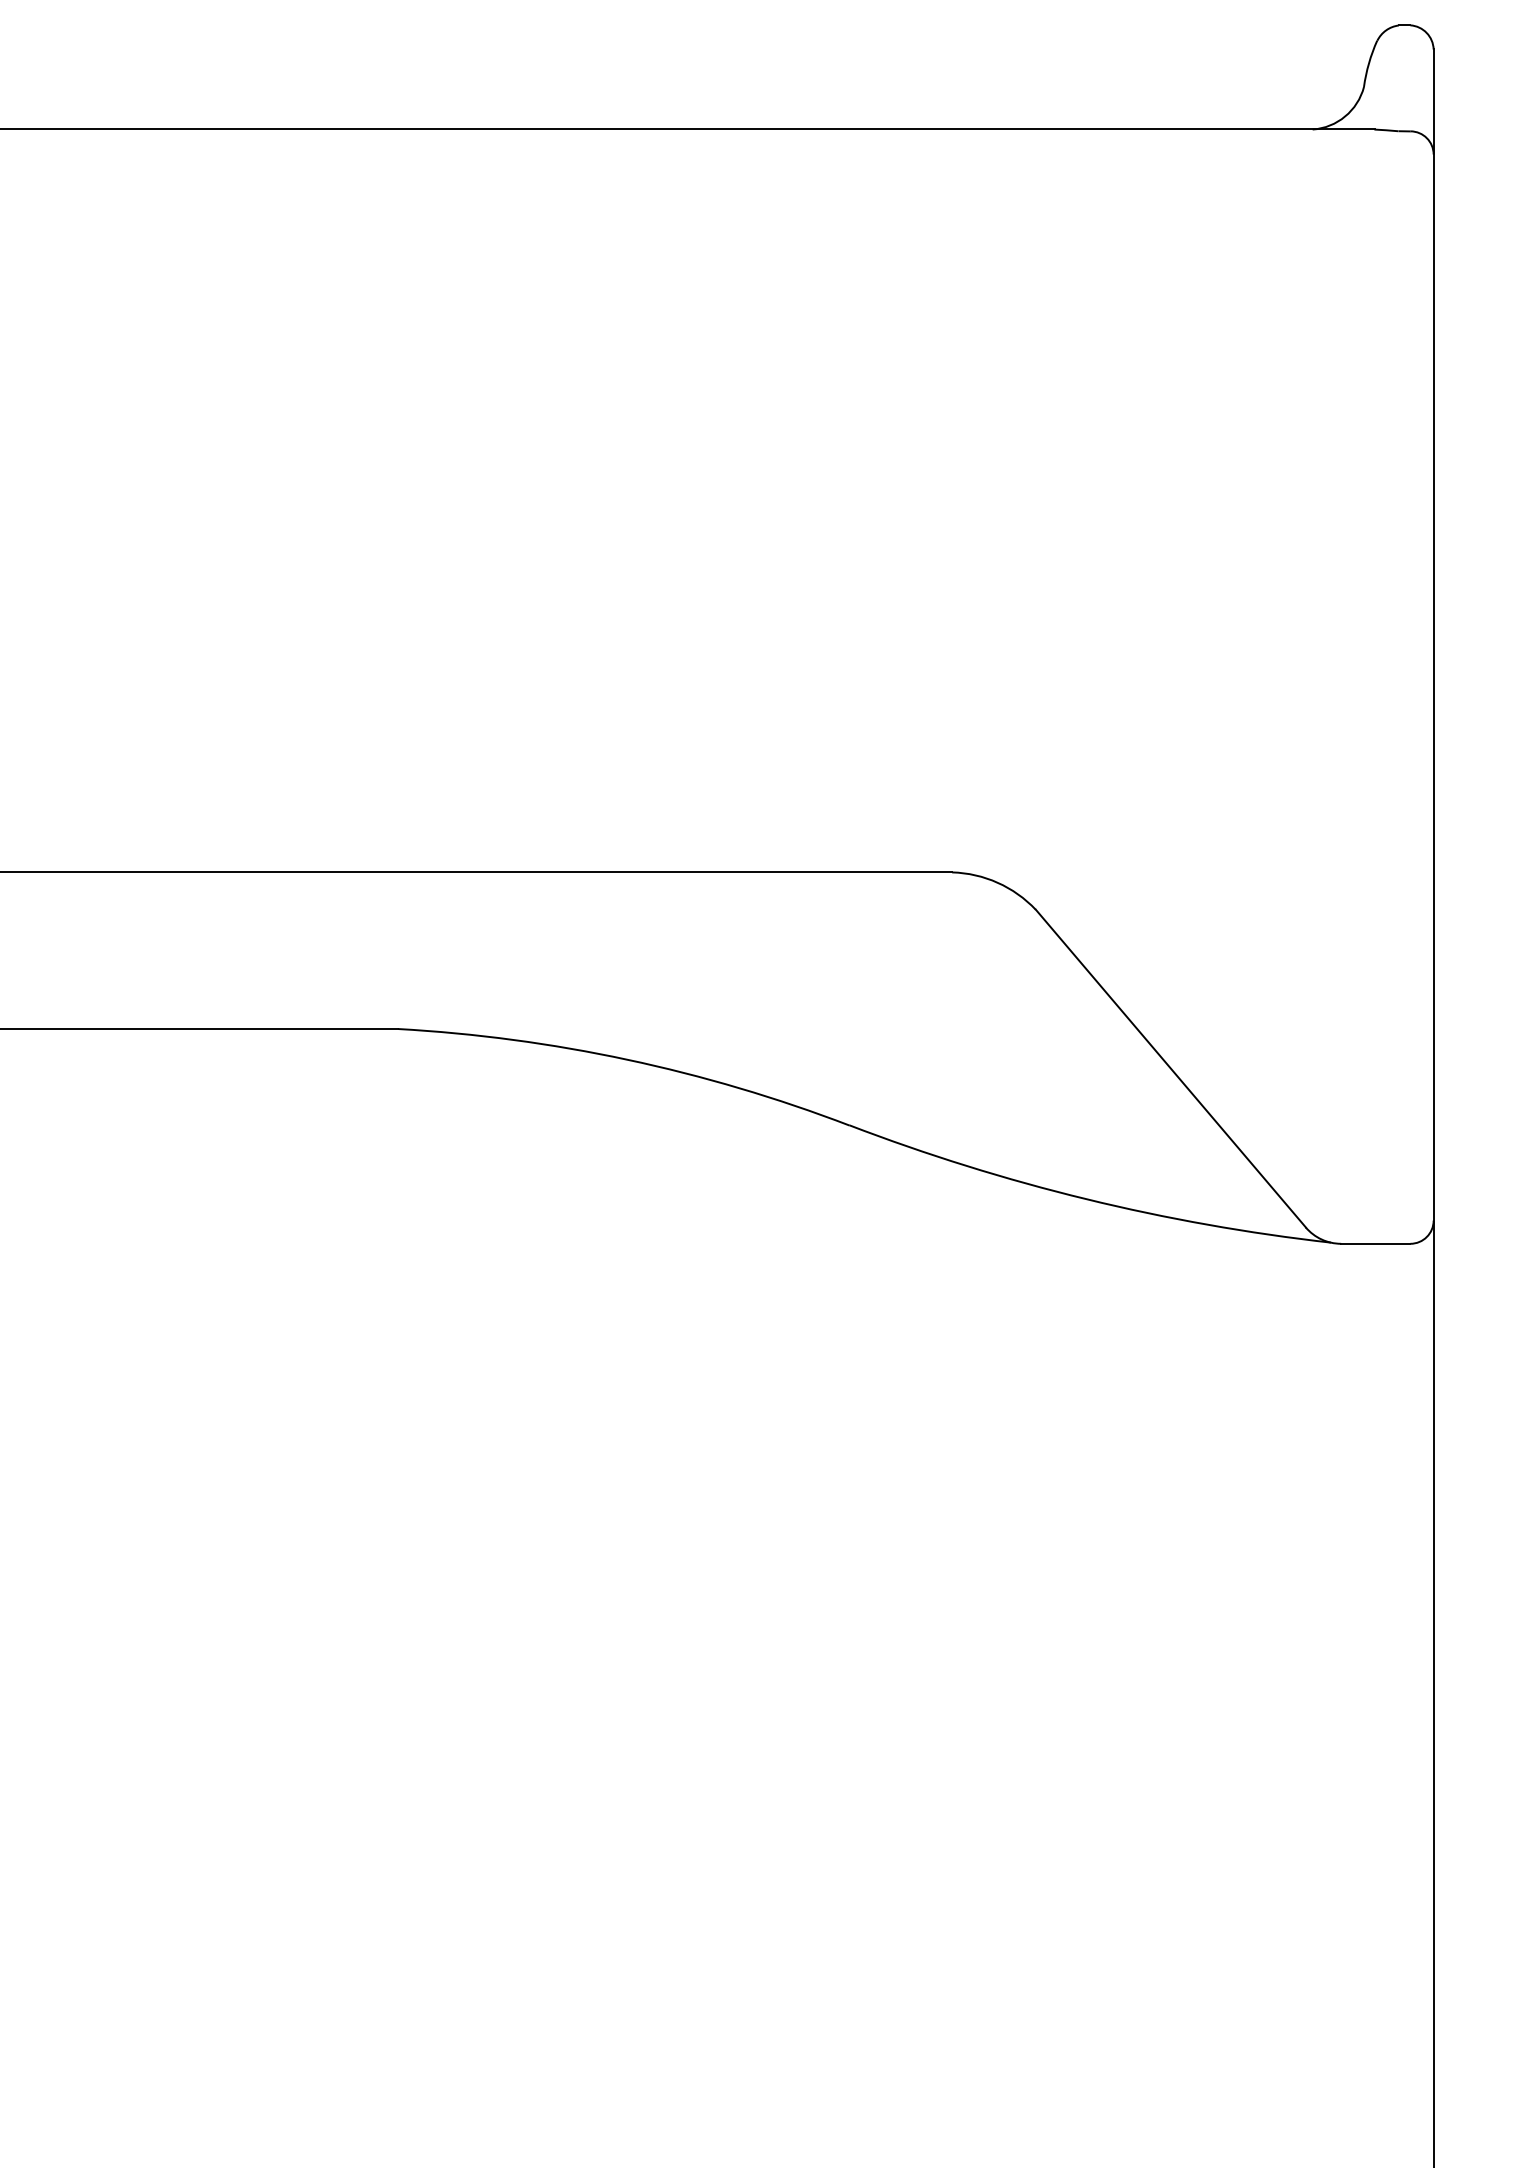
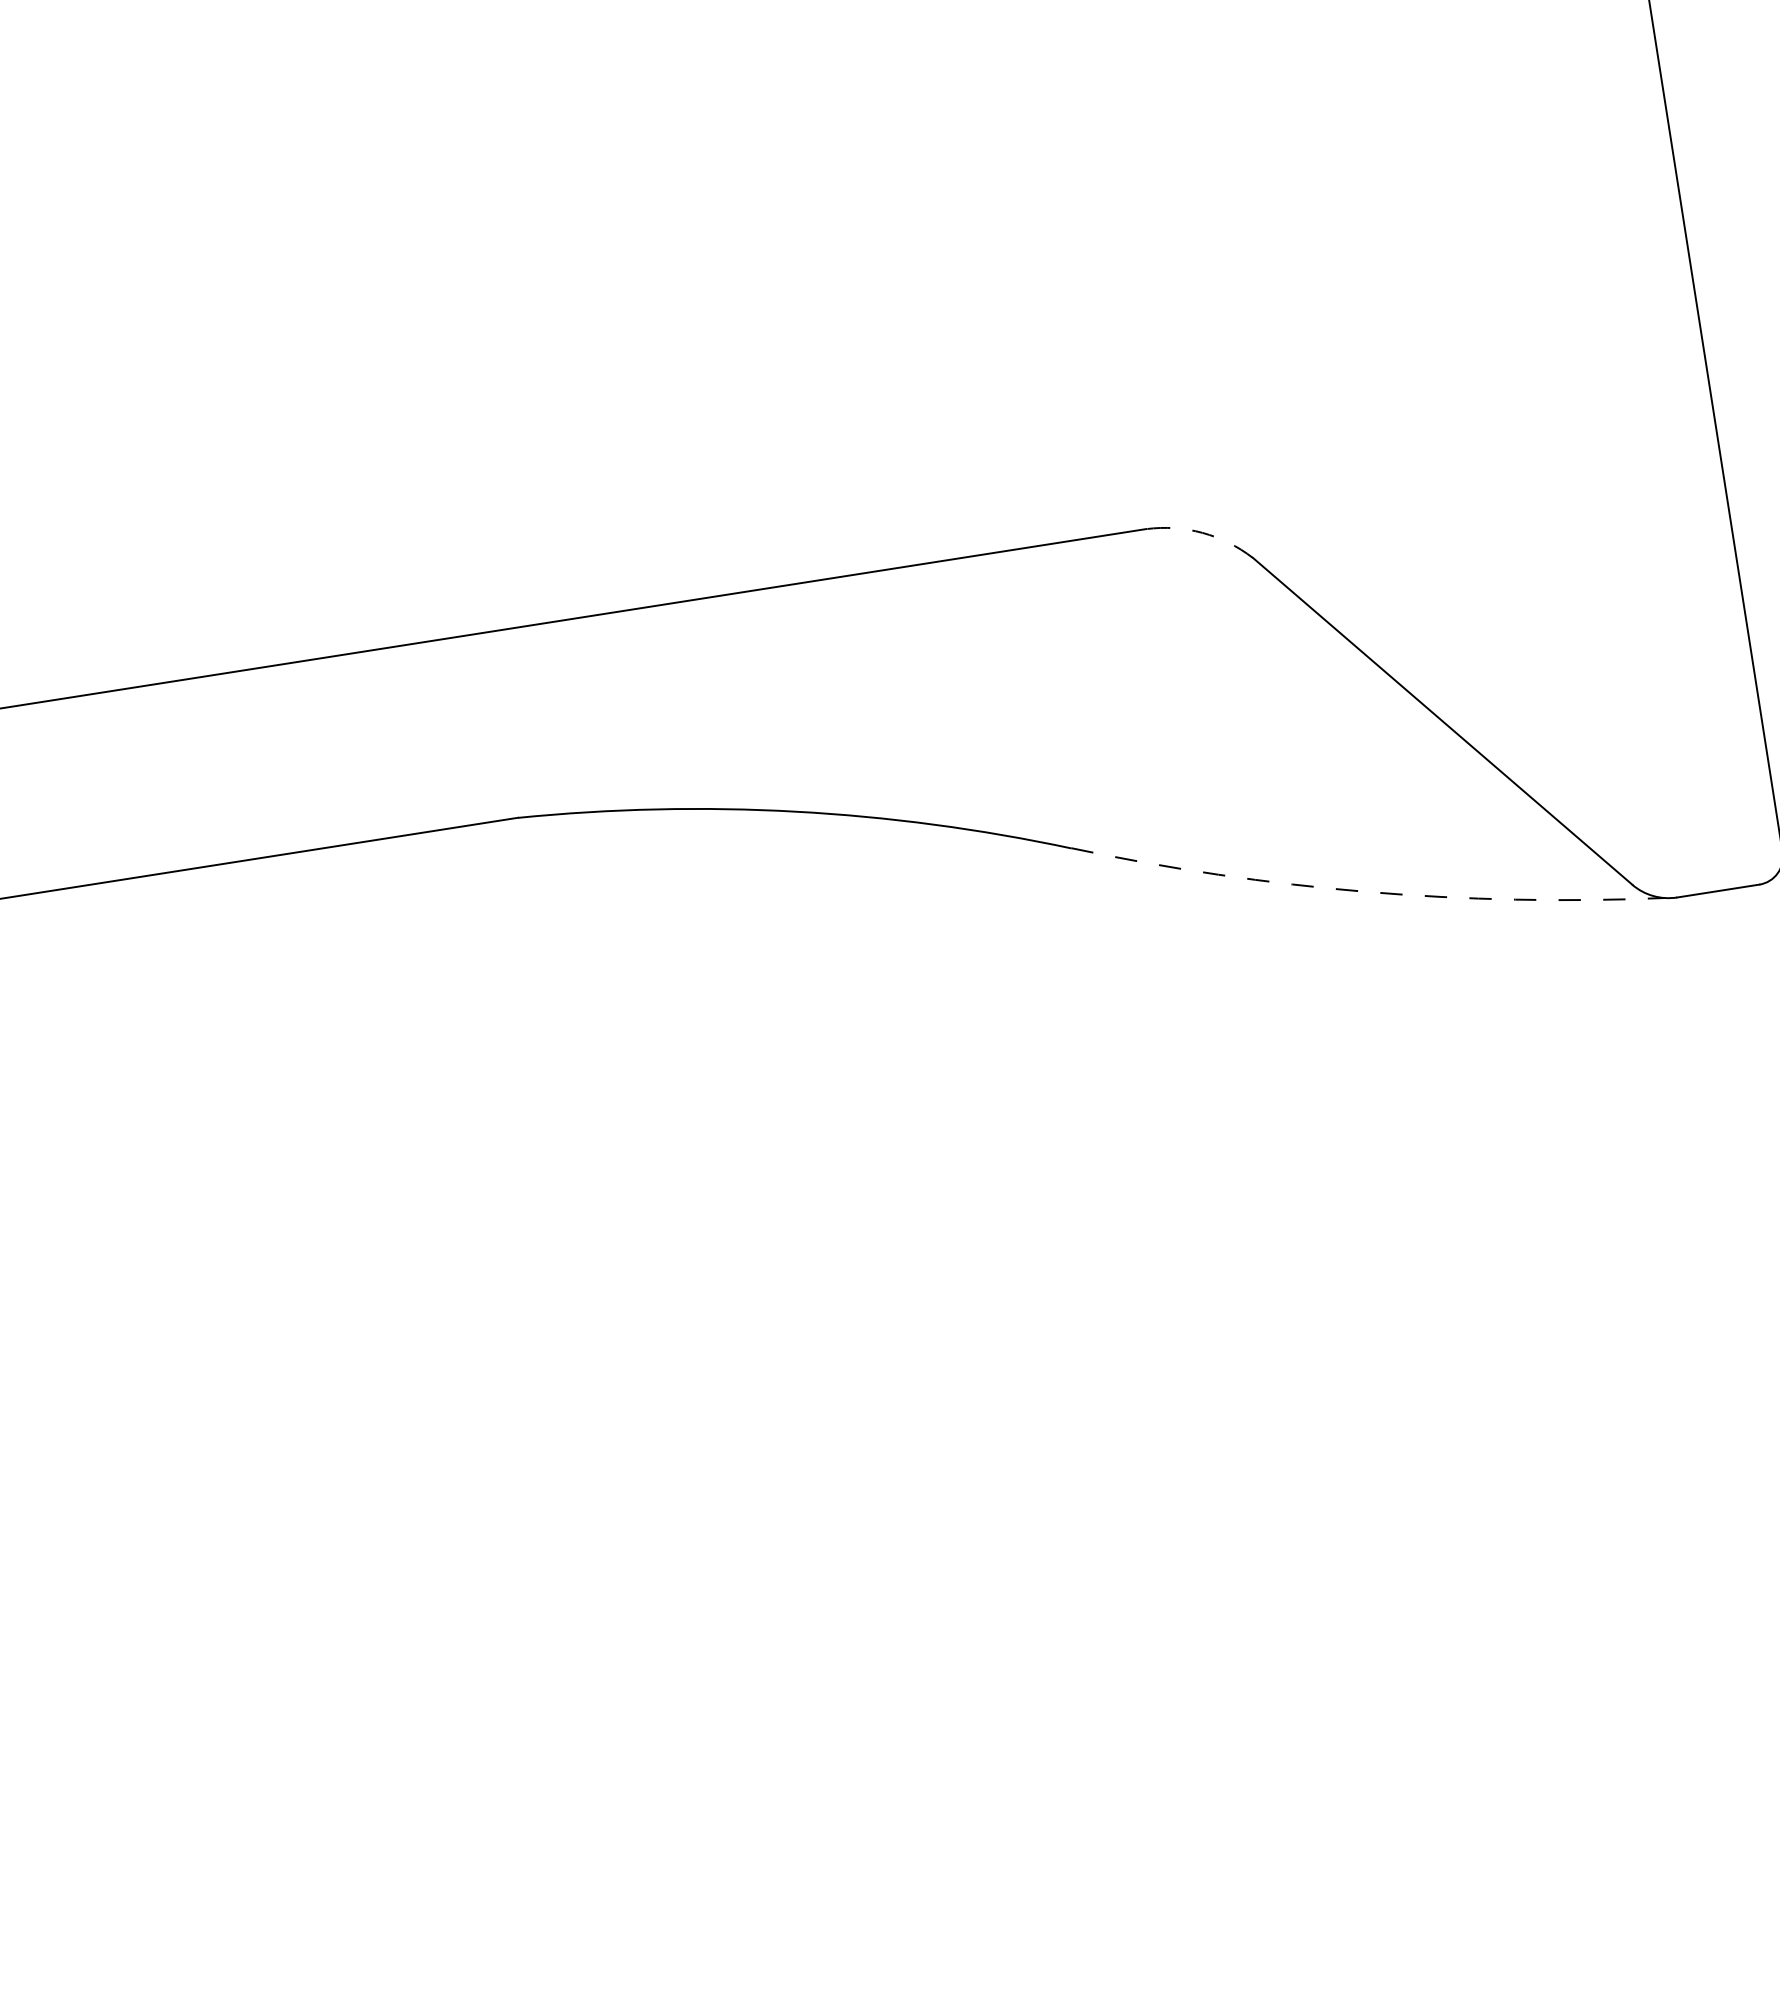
arc: (997, 882) -> (1202, 532), solid -> dashed
arc: (1086, 1199) -> (1366, 892), solid -> dashed

